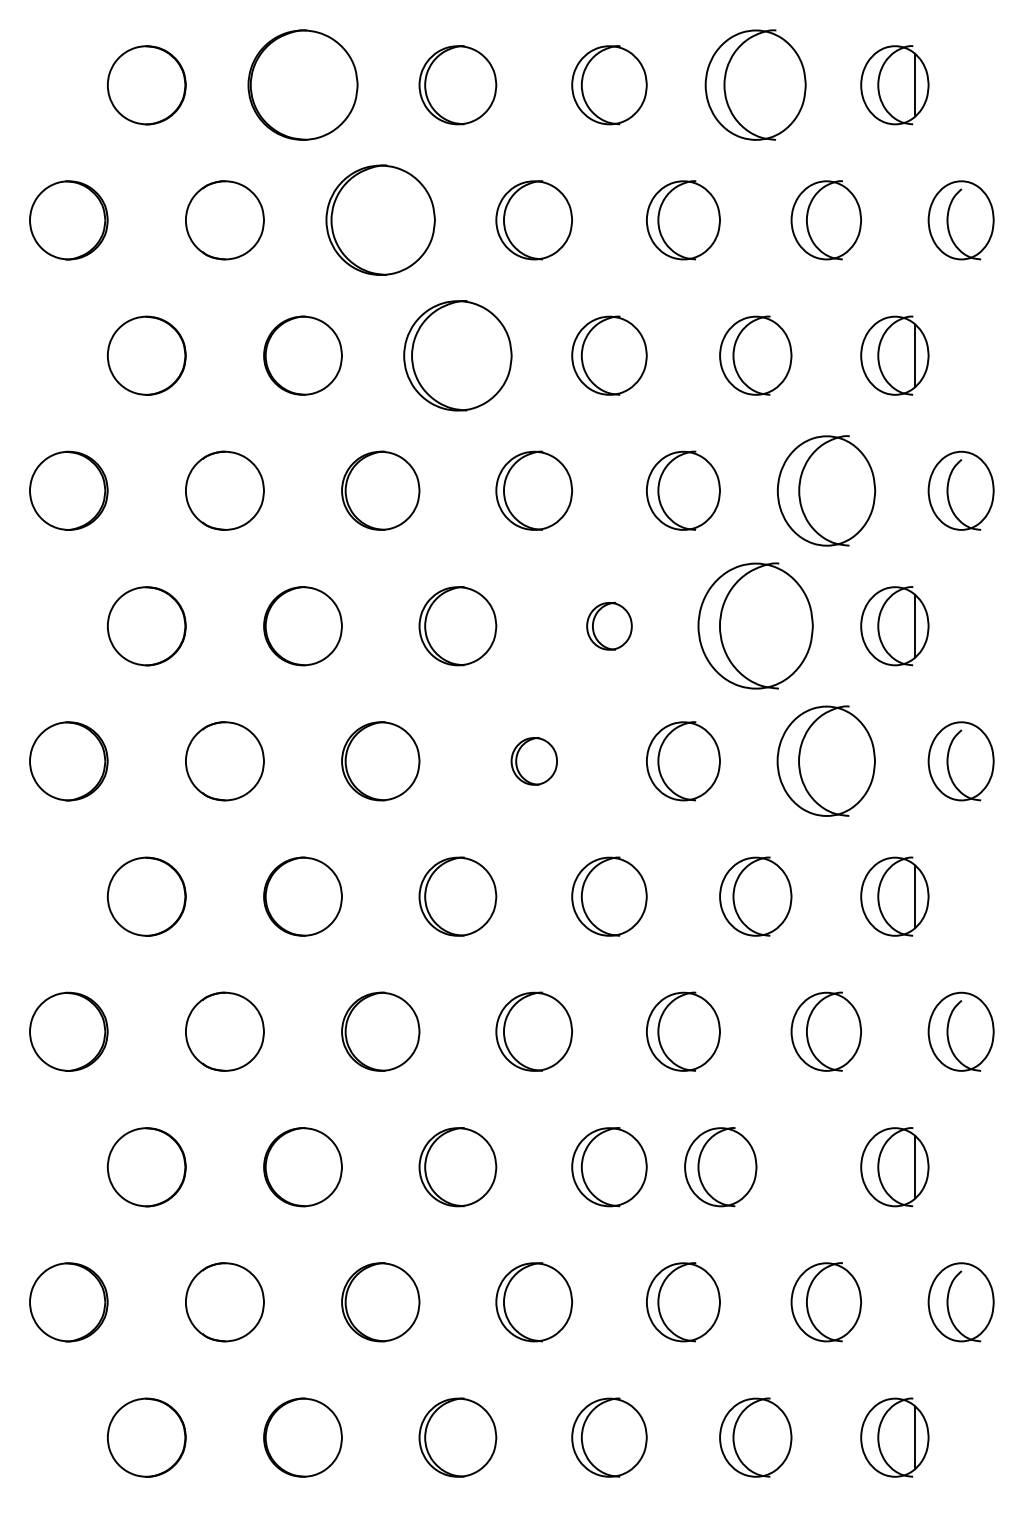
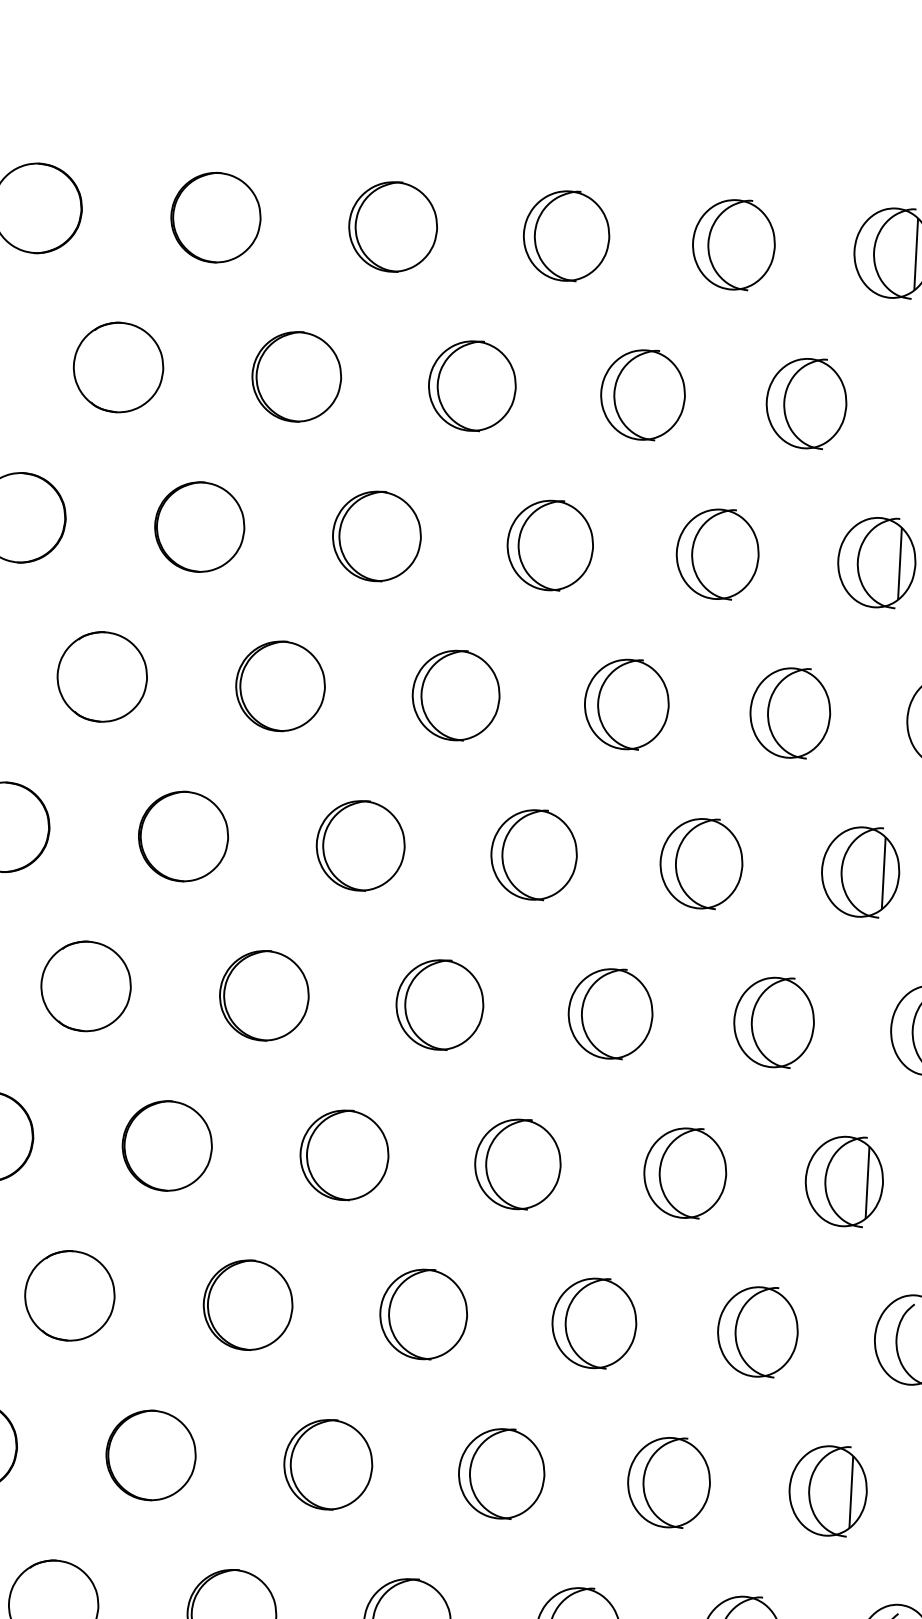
part: (302, 85) -> (215, 217), size x0.71
part: (755, 85) -> (733, 245), size x0.71
part: (380, 220) -> (296, 377), size x0.71
part: (457, 355) -> (376, 536), size x0.71
part: (825, 490) -> (789, 712), size x0.71
part: (609, 626) -> (534, 855), size x1.67
part: (755, 626) -> (701, 864), size x0.62
part: (534, 761) -> (440, 1005), size x1.67
part: (826, 761) -> (774, 1022), size x0.71
part: (720, 1167) -> (668, 1482), moved

